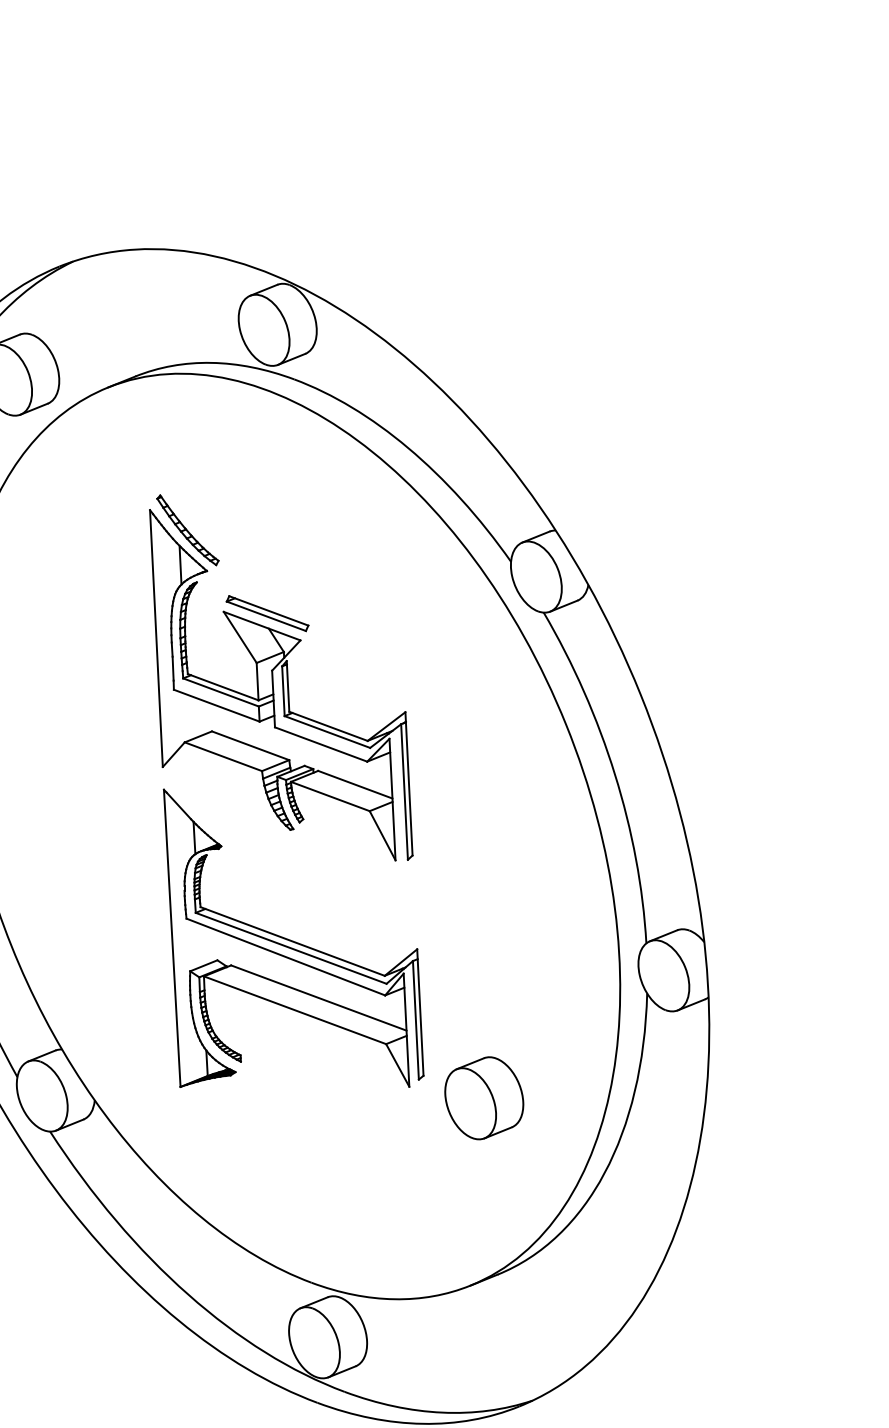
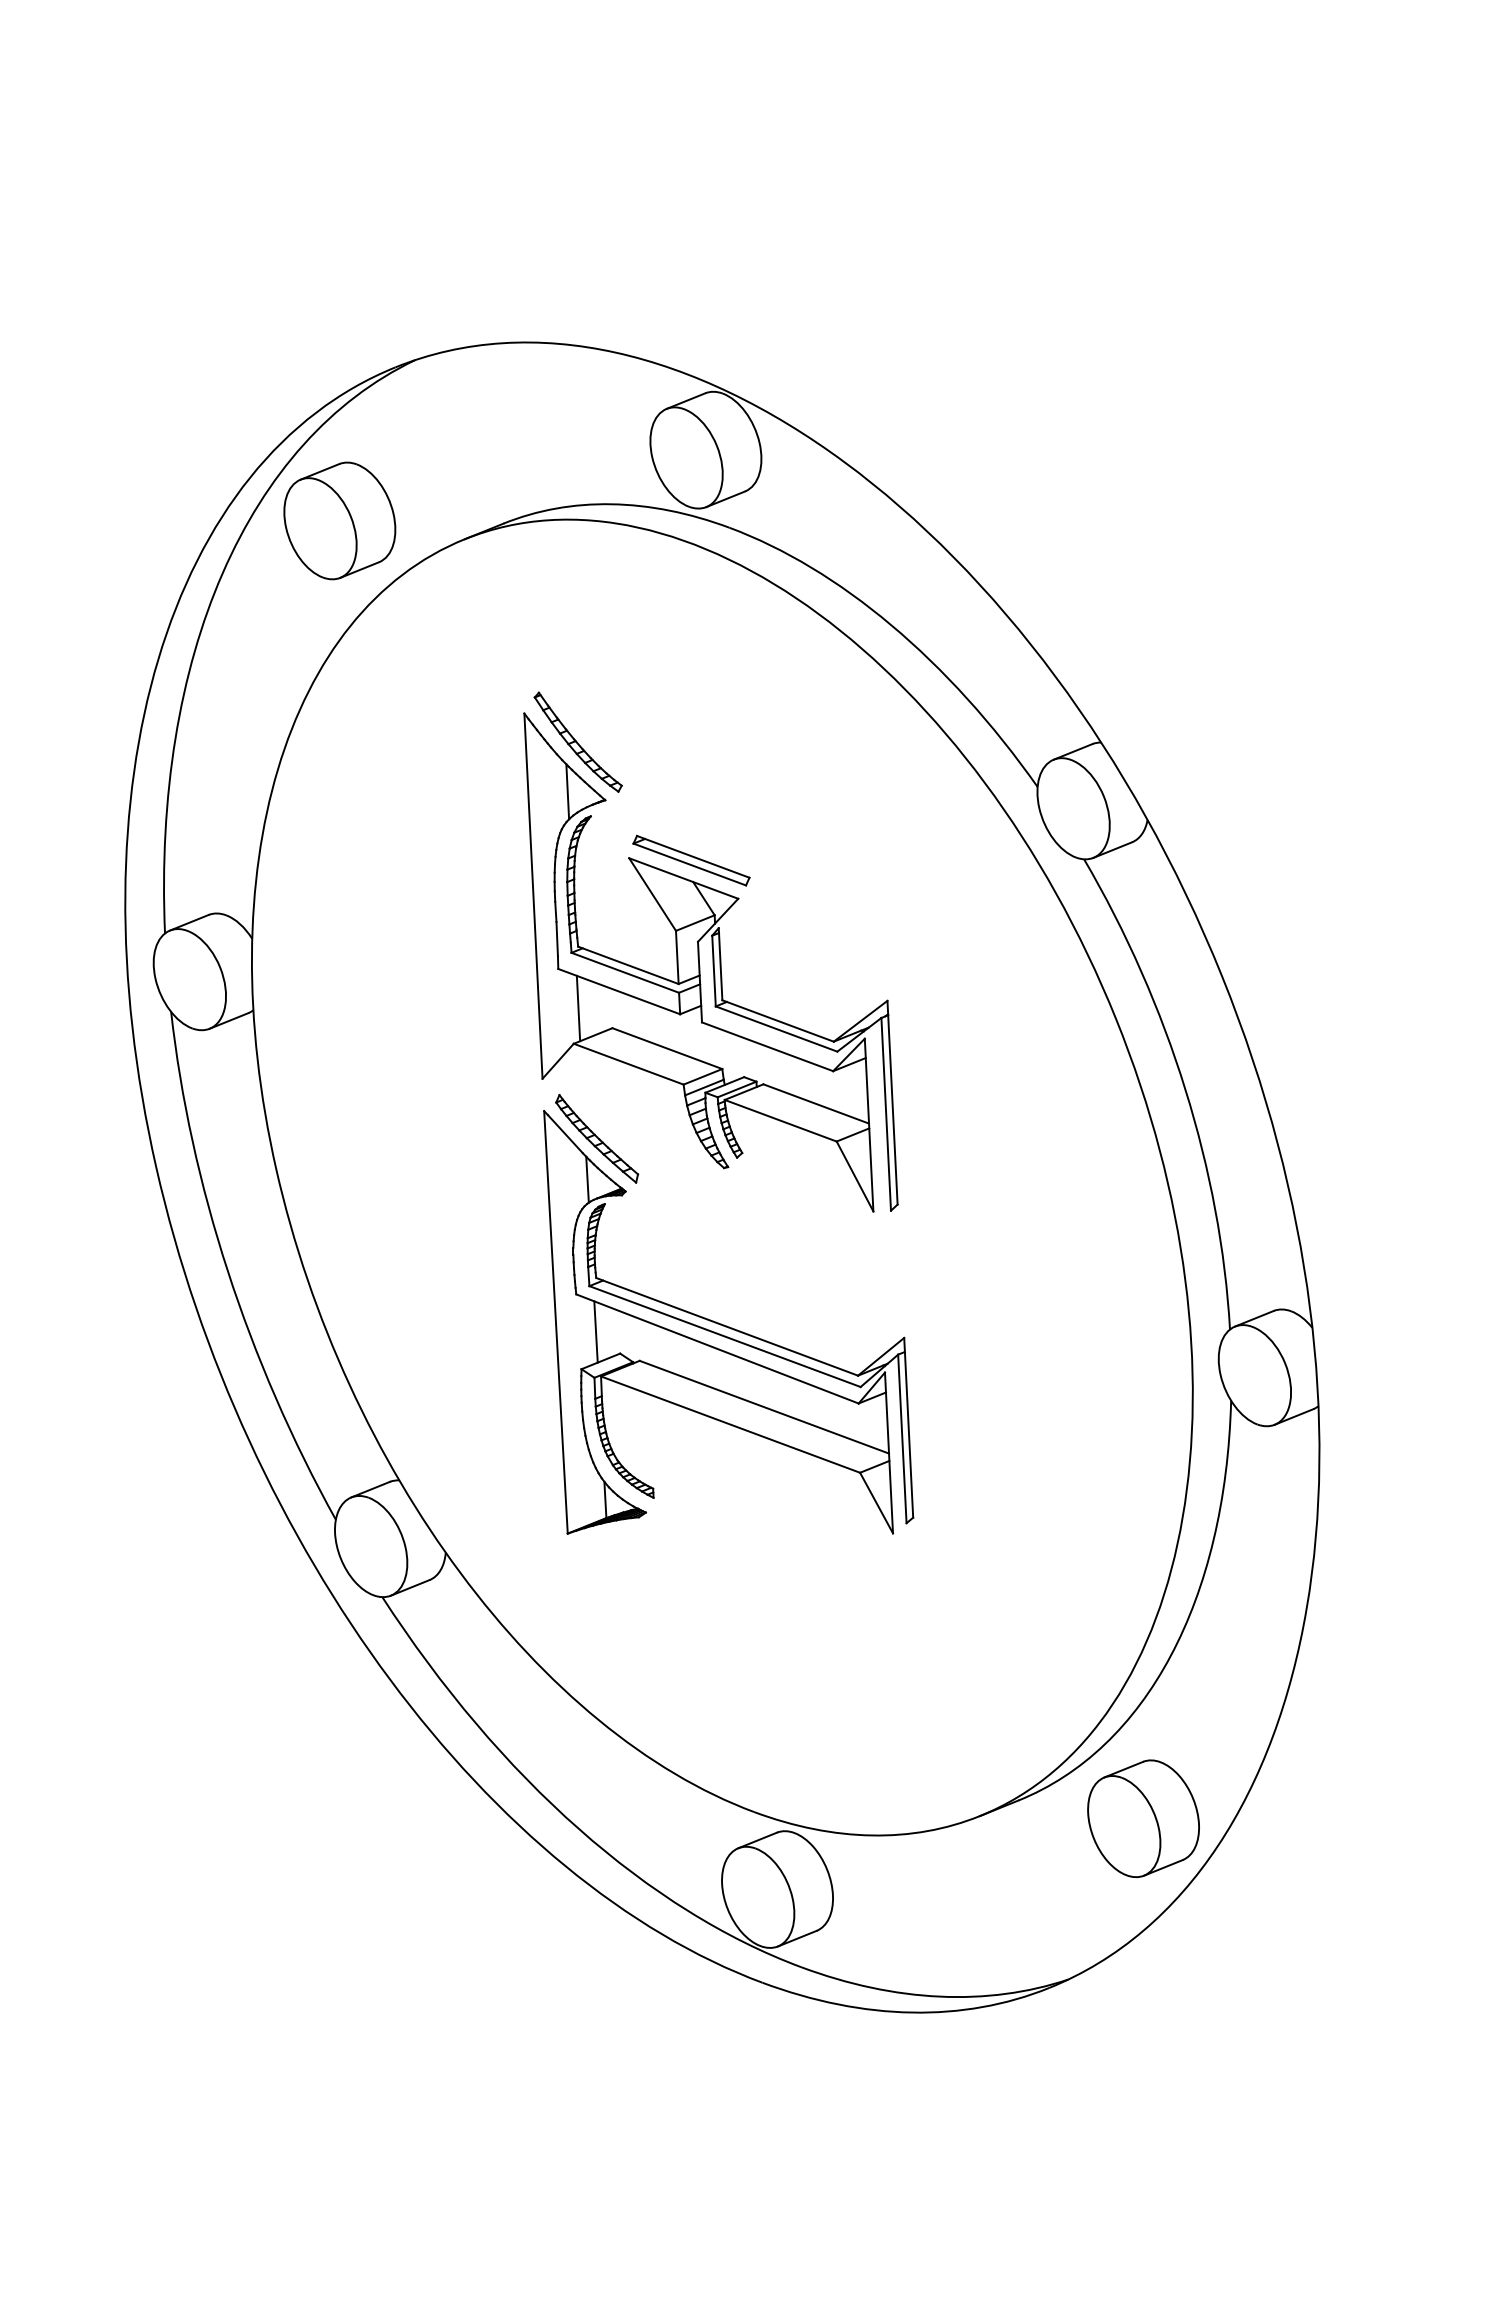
line: (188, 717) -> (578, 1008), added
part: (201, 809) -> (597, 1138), added
line: (200, 944) -> (595, 1331), added
part: (484, 1098) -> (1143, 1818), moved

